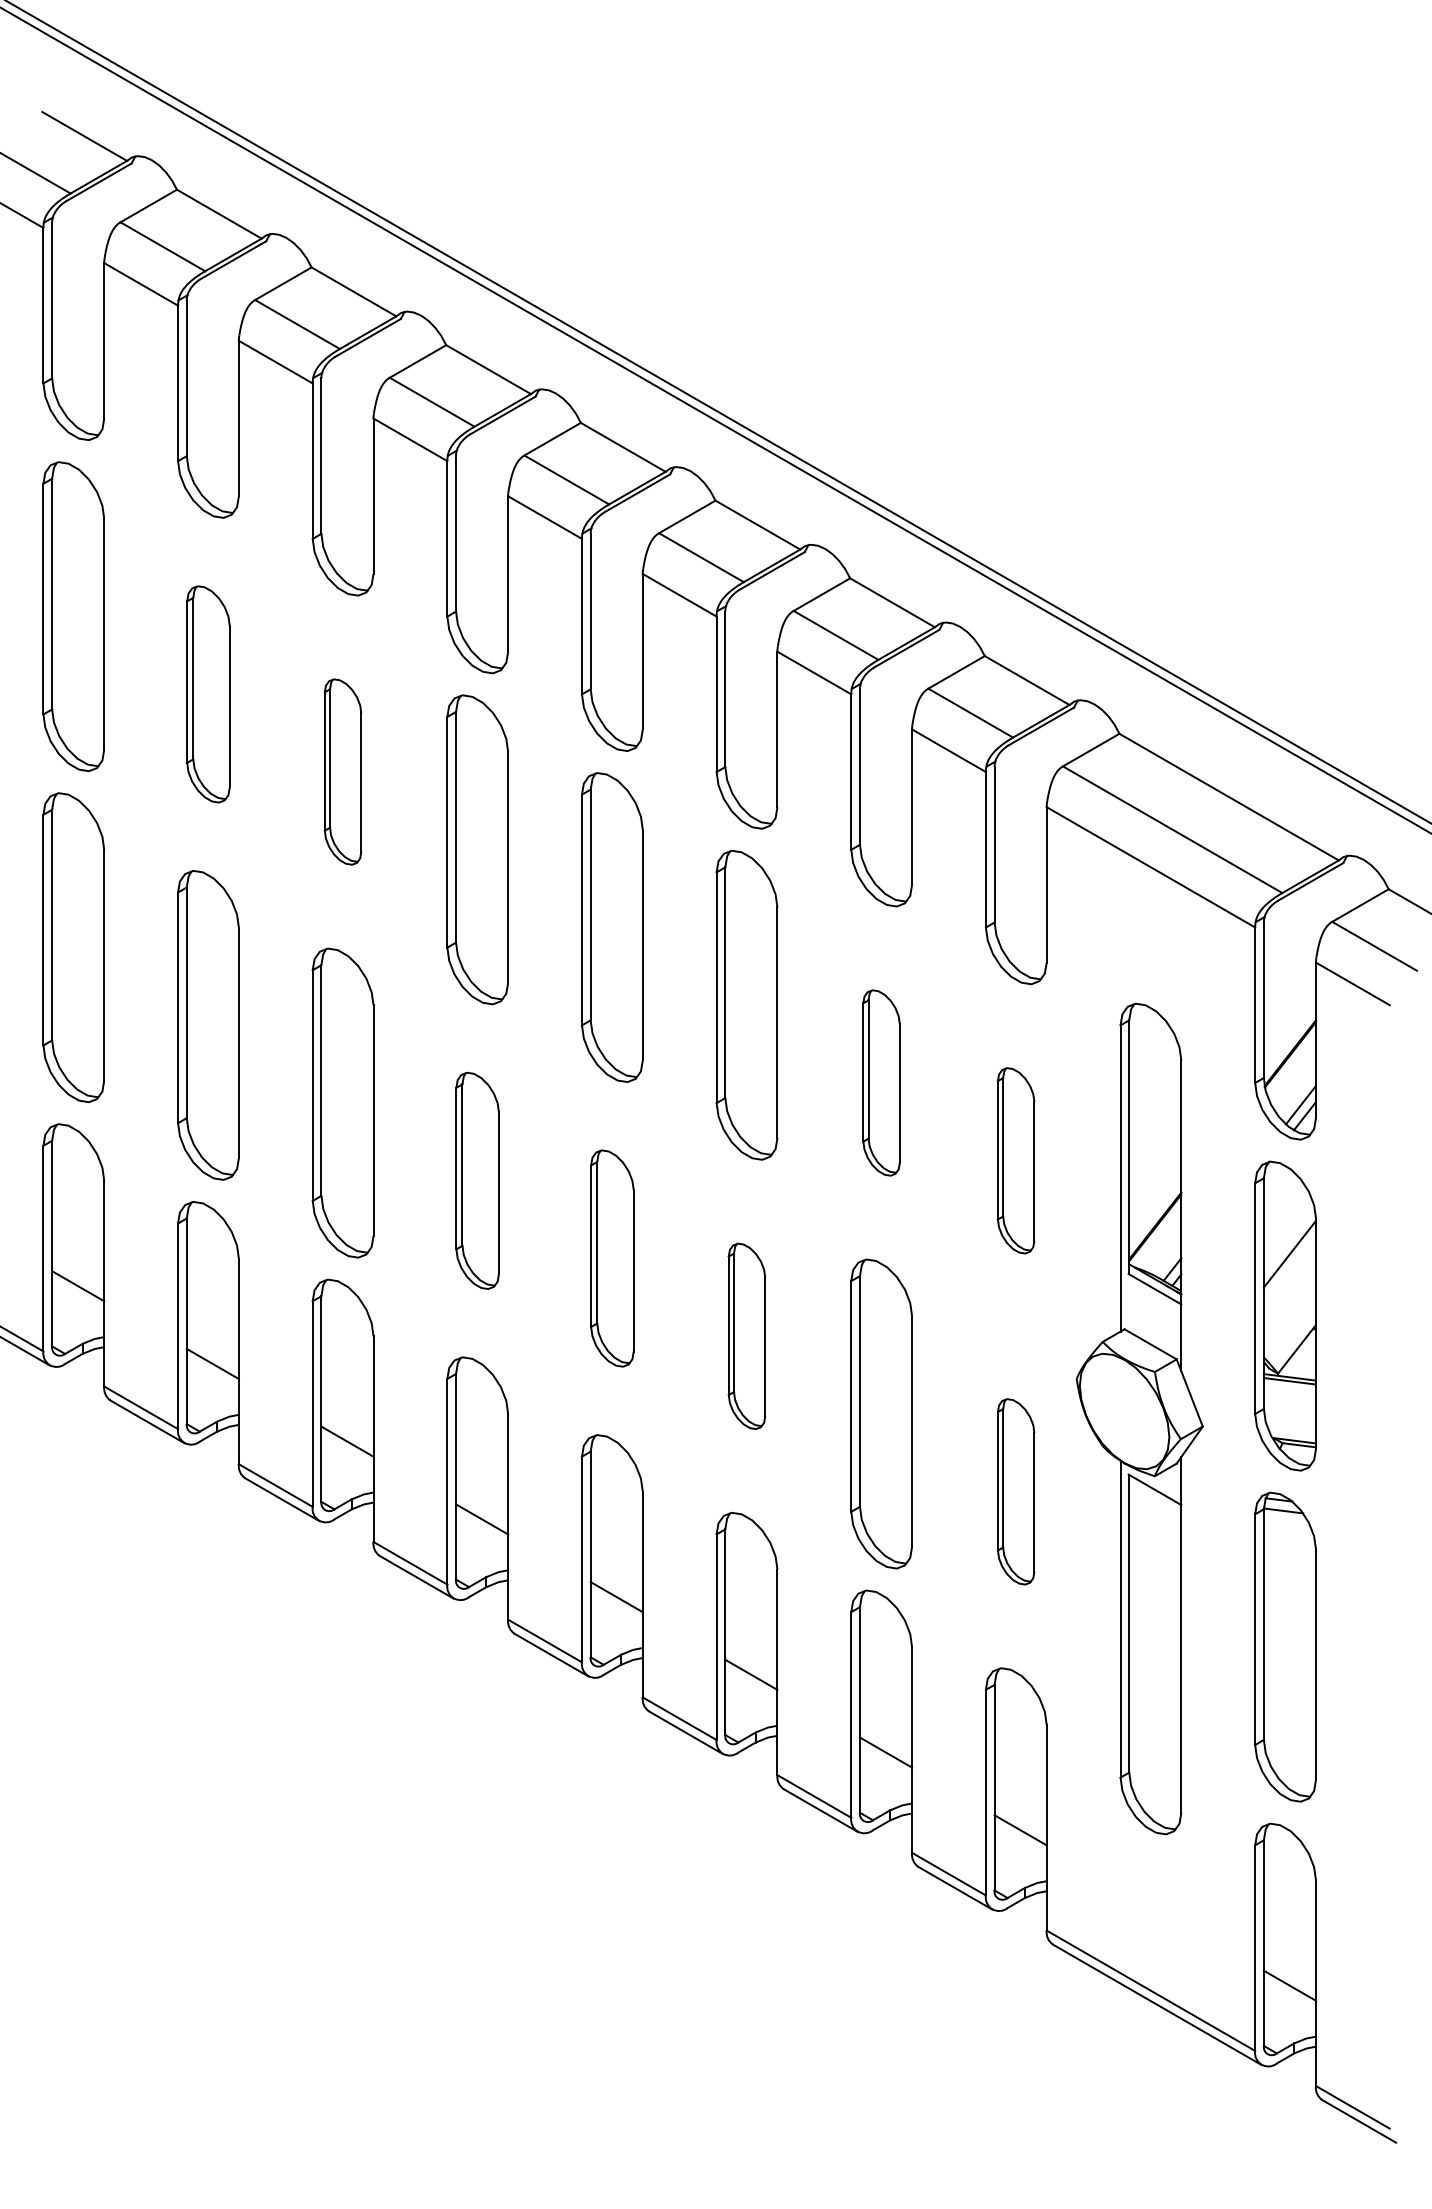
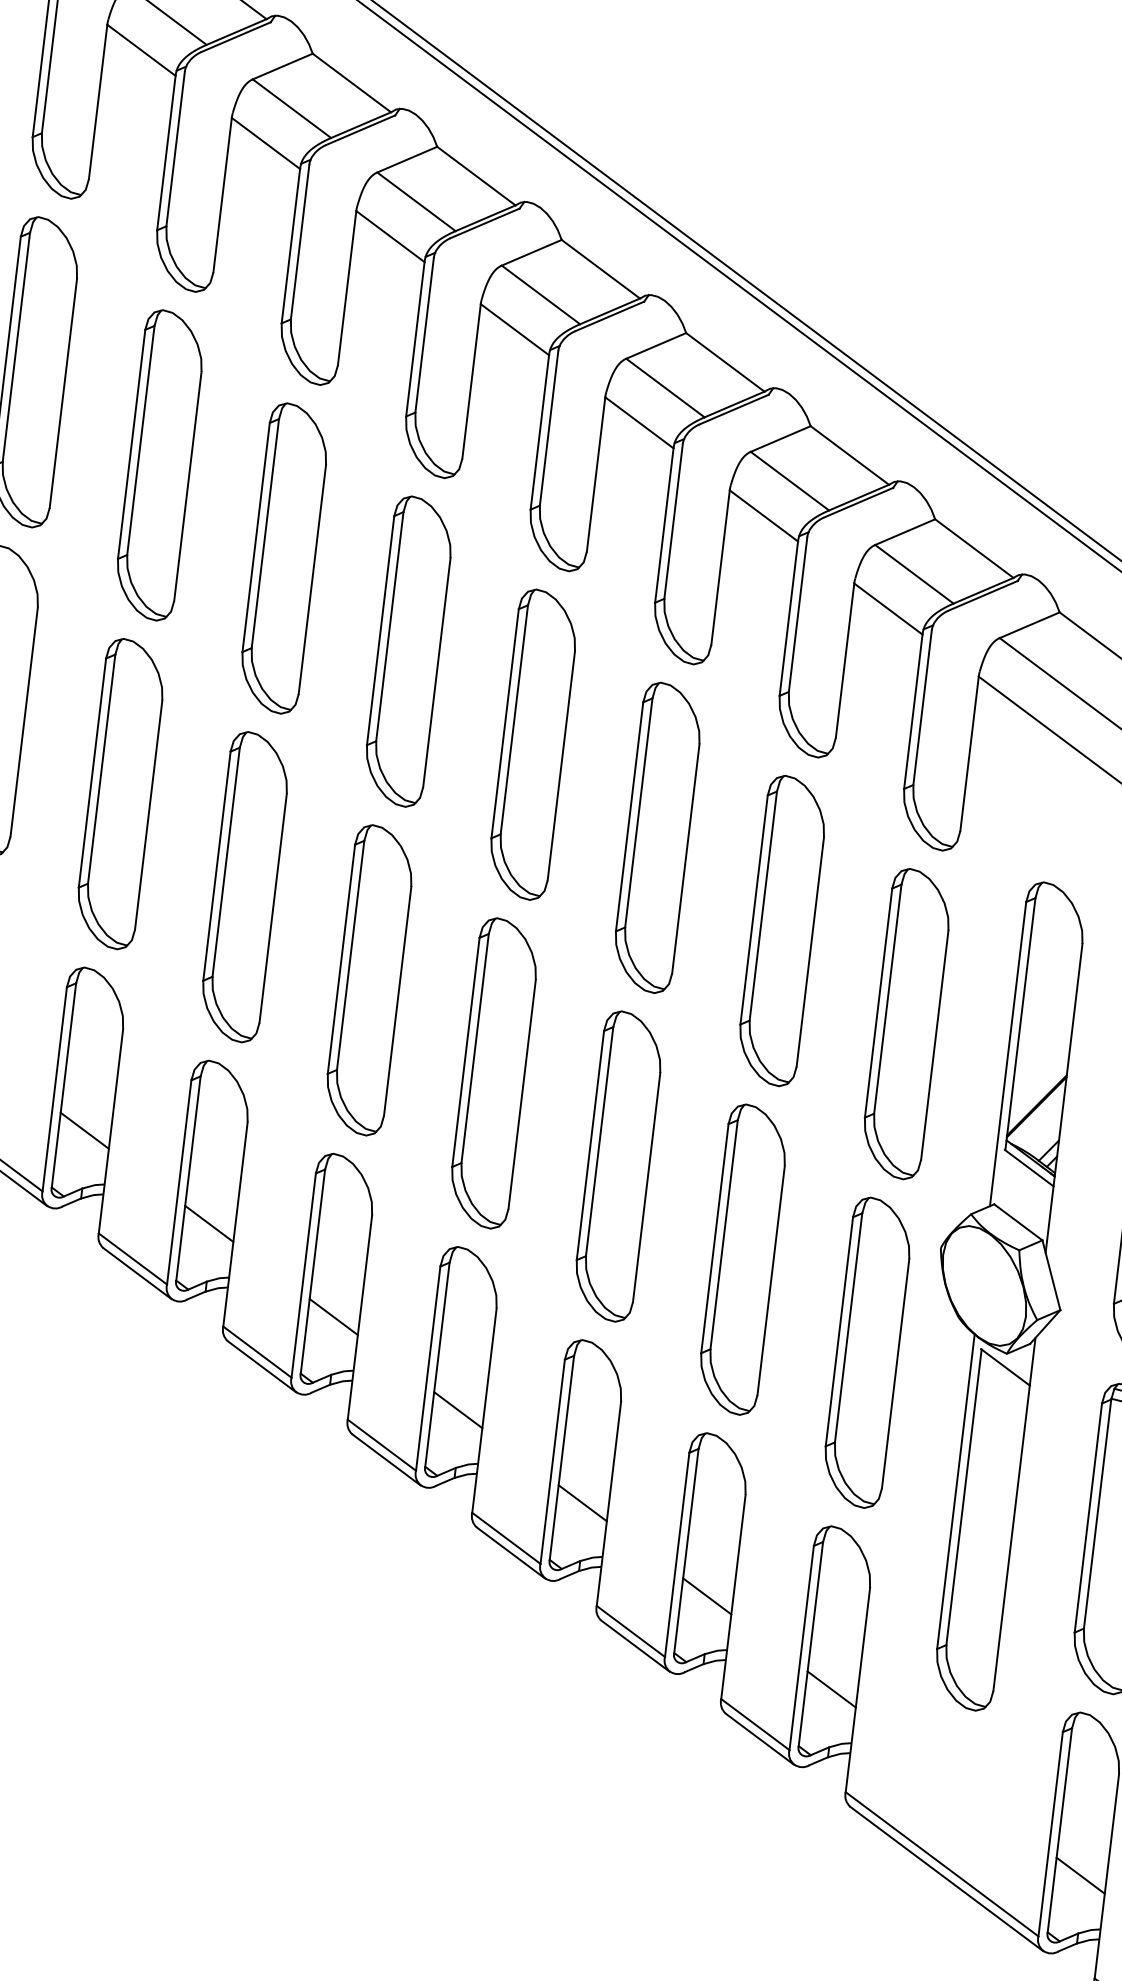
part: (208, 694) -> (159, 465), size x1.43
part: (342, 771) -> (283, 557), size x1.67
part: (881, 1082) -> (782, 930), size x1.67
part: (1015, 1160) -> (905, 1023), size x1.67
part: (477, 1180) -> (369, 979), size x1.43
part: (612, 1258) -> (494, 1073), size x1.43
part: (746, 1336) -> (617, 1166), size x1.67
part: (1015, 1491) -> (866, 1352), size x1.67

